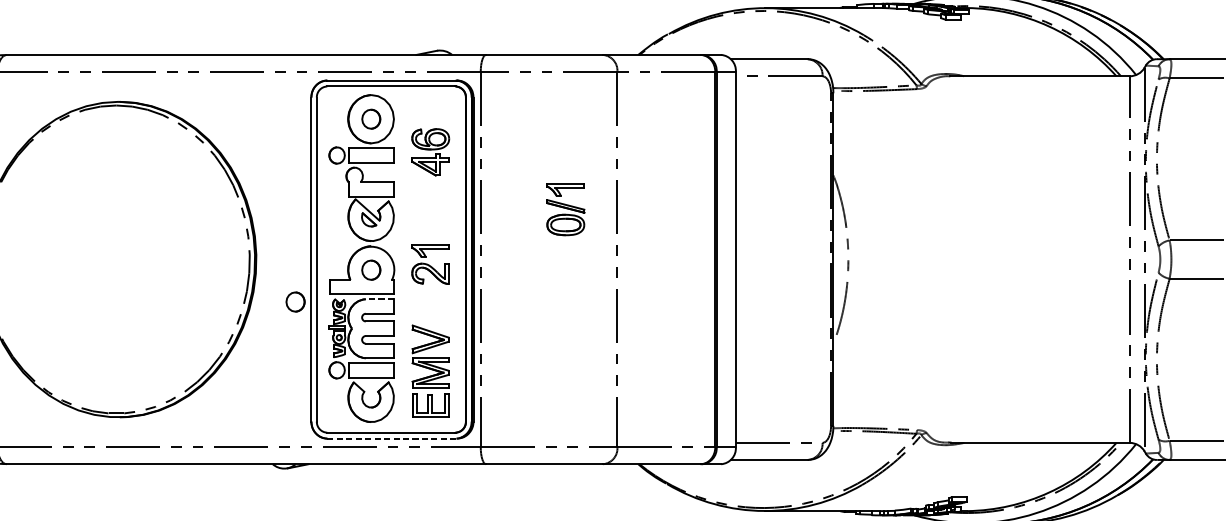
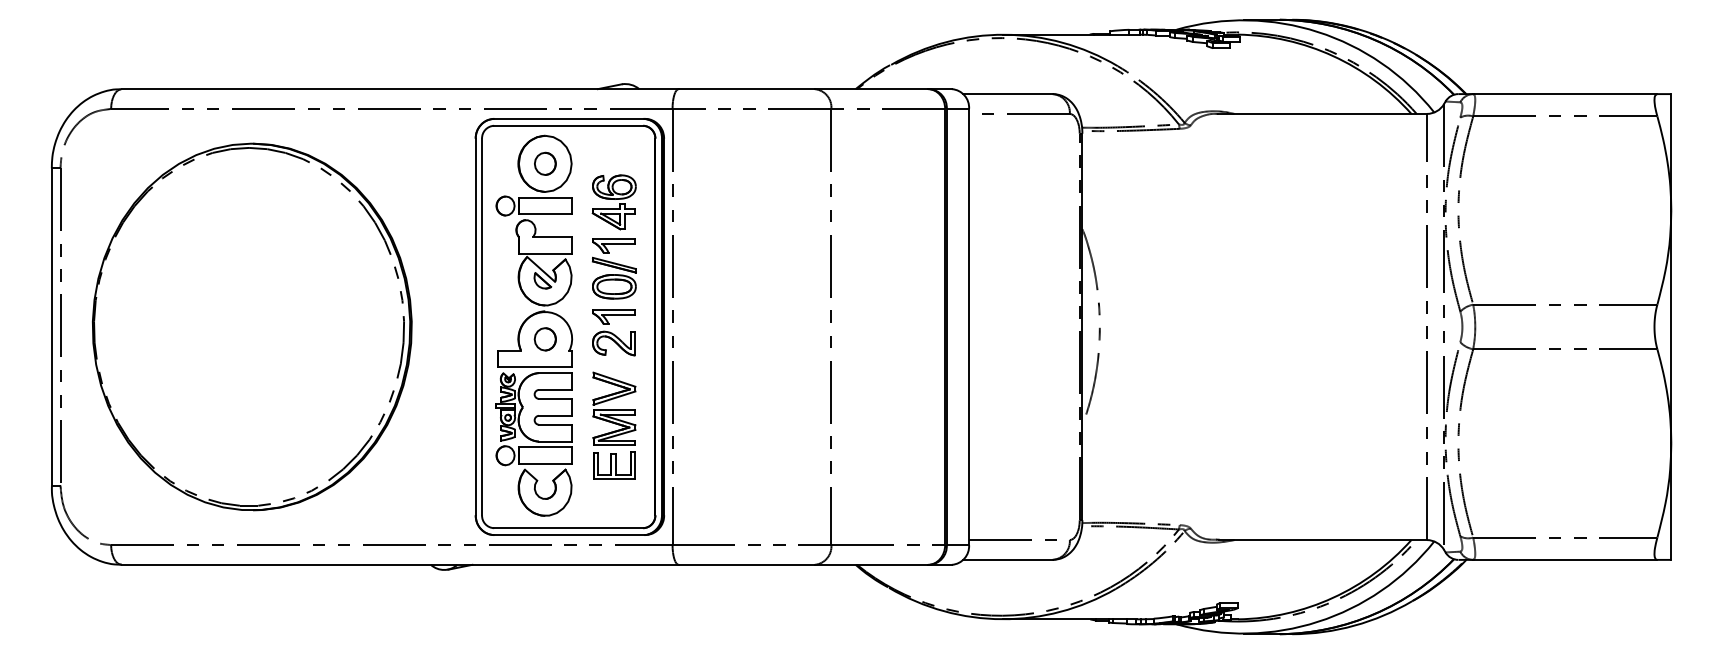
part: (565, 209) -> (614, 268), moved
line: (379, 299) -> (554, 373), dashed -> solid
part: (294, 302) -> (456, 376), removed
part: (430, 371) -> (614, 425), moved
line: (392, 438) -> (570, 535), dashed -> solid

